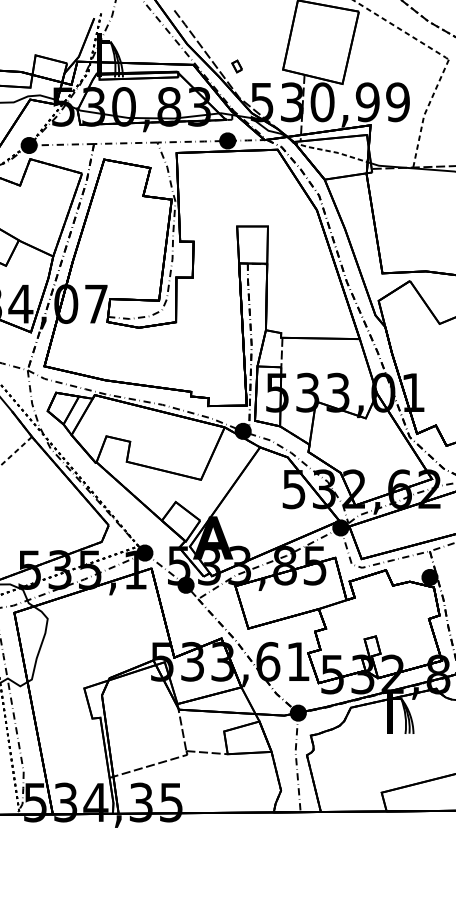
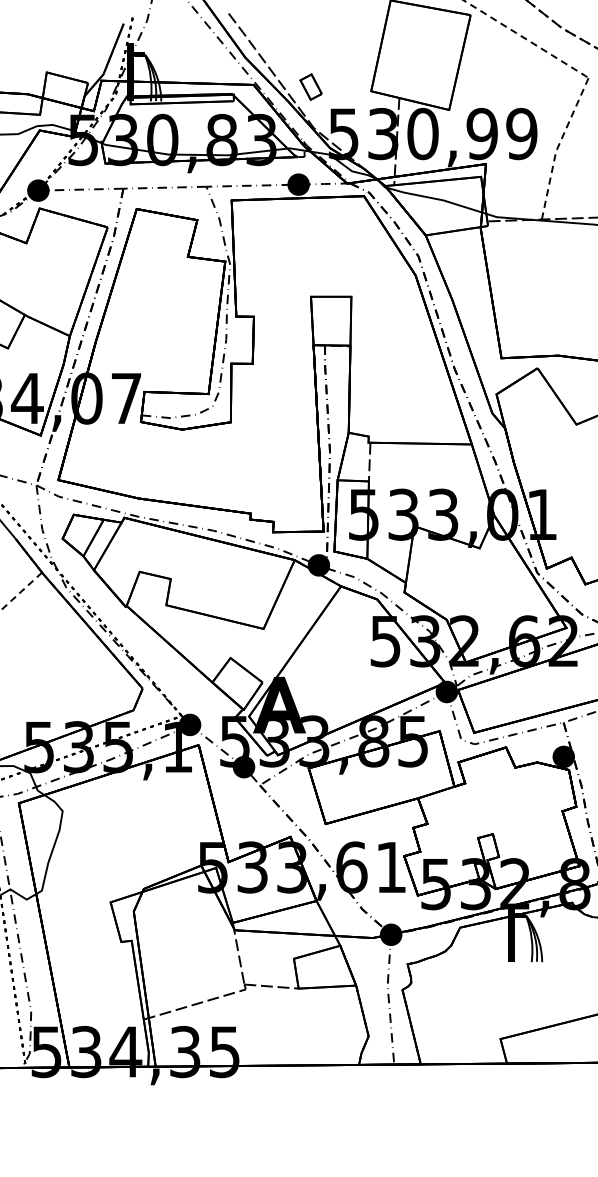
part: (236, 66) -> (310, 86), size x1.67
line: (332, 152) -> (436, 199), dashed -> solid

